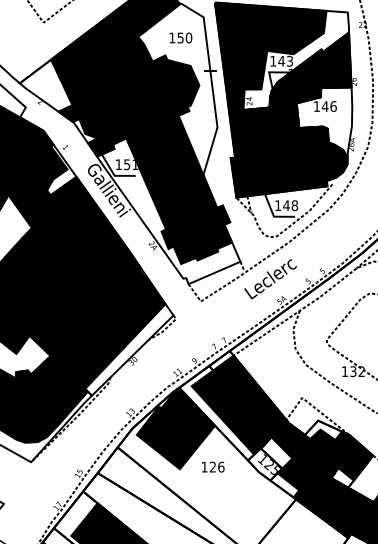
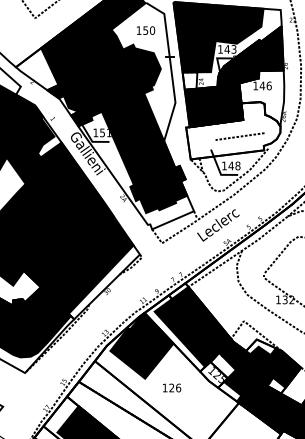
fill: (234, 99) -> (189, 80), removed
fill: (289, 161) -> (233, 130), removed
text: (213, 466) -> (172, 387), moved

